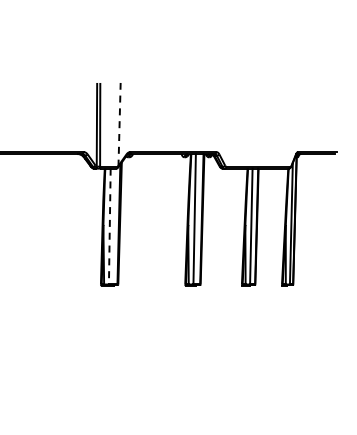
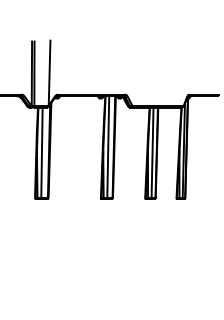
line: (119, 124) -> (49, 73), dashed -> solid
line: (109, 226) -> (41, 152), dashed -> solid

